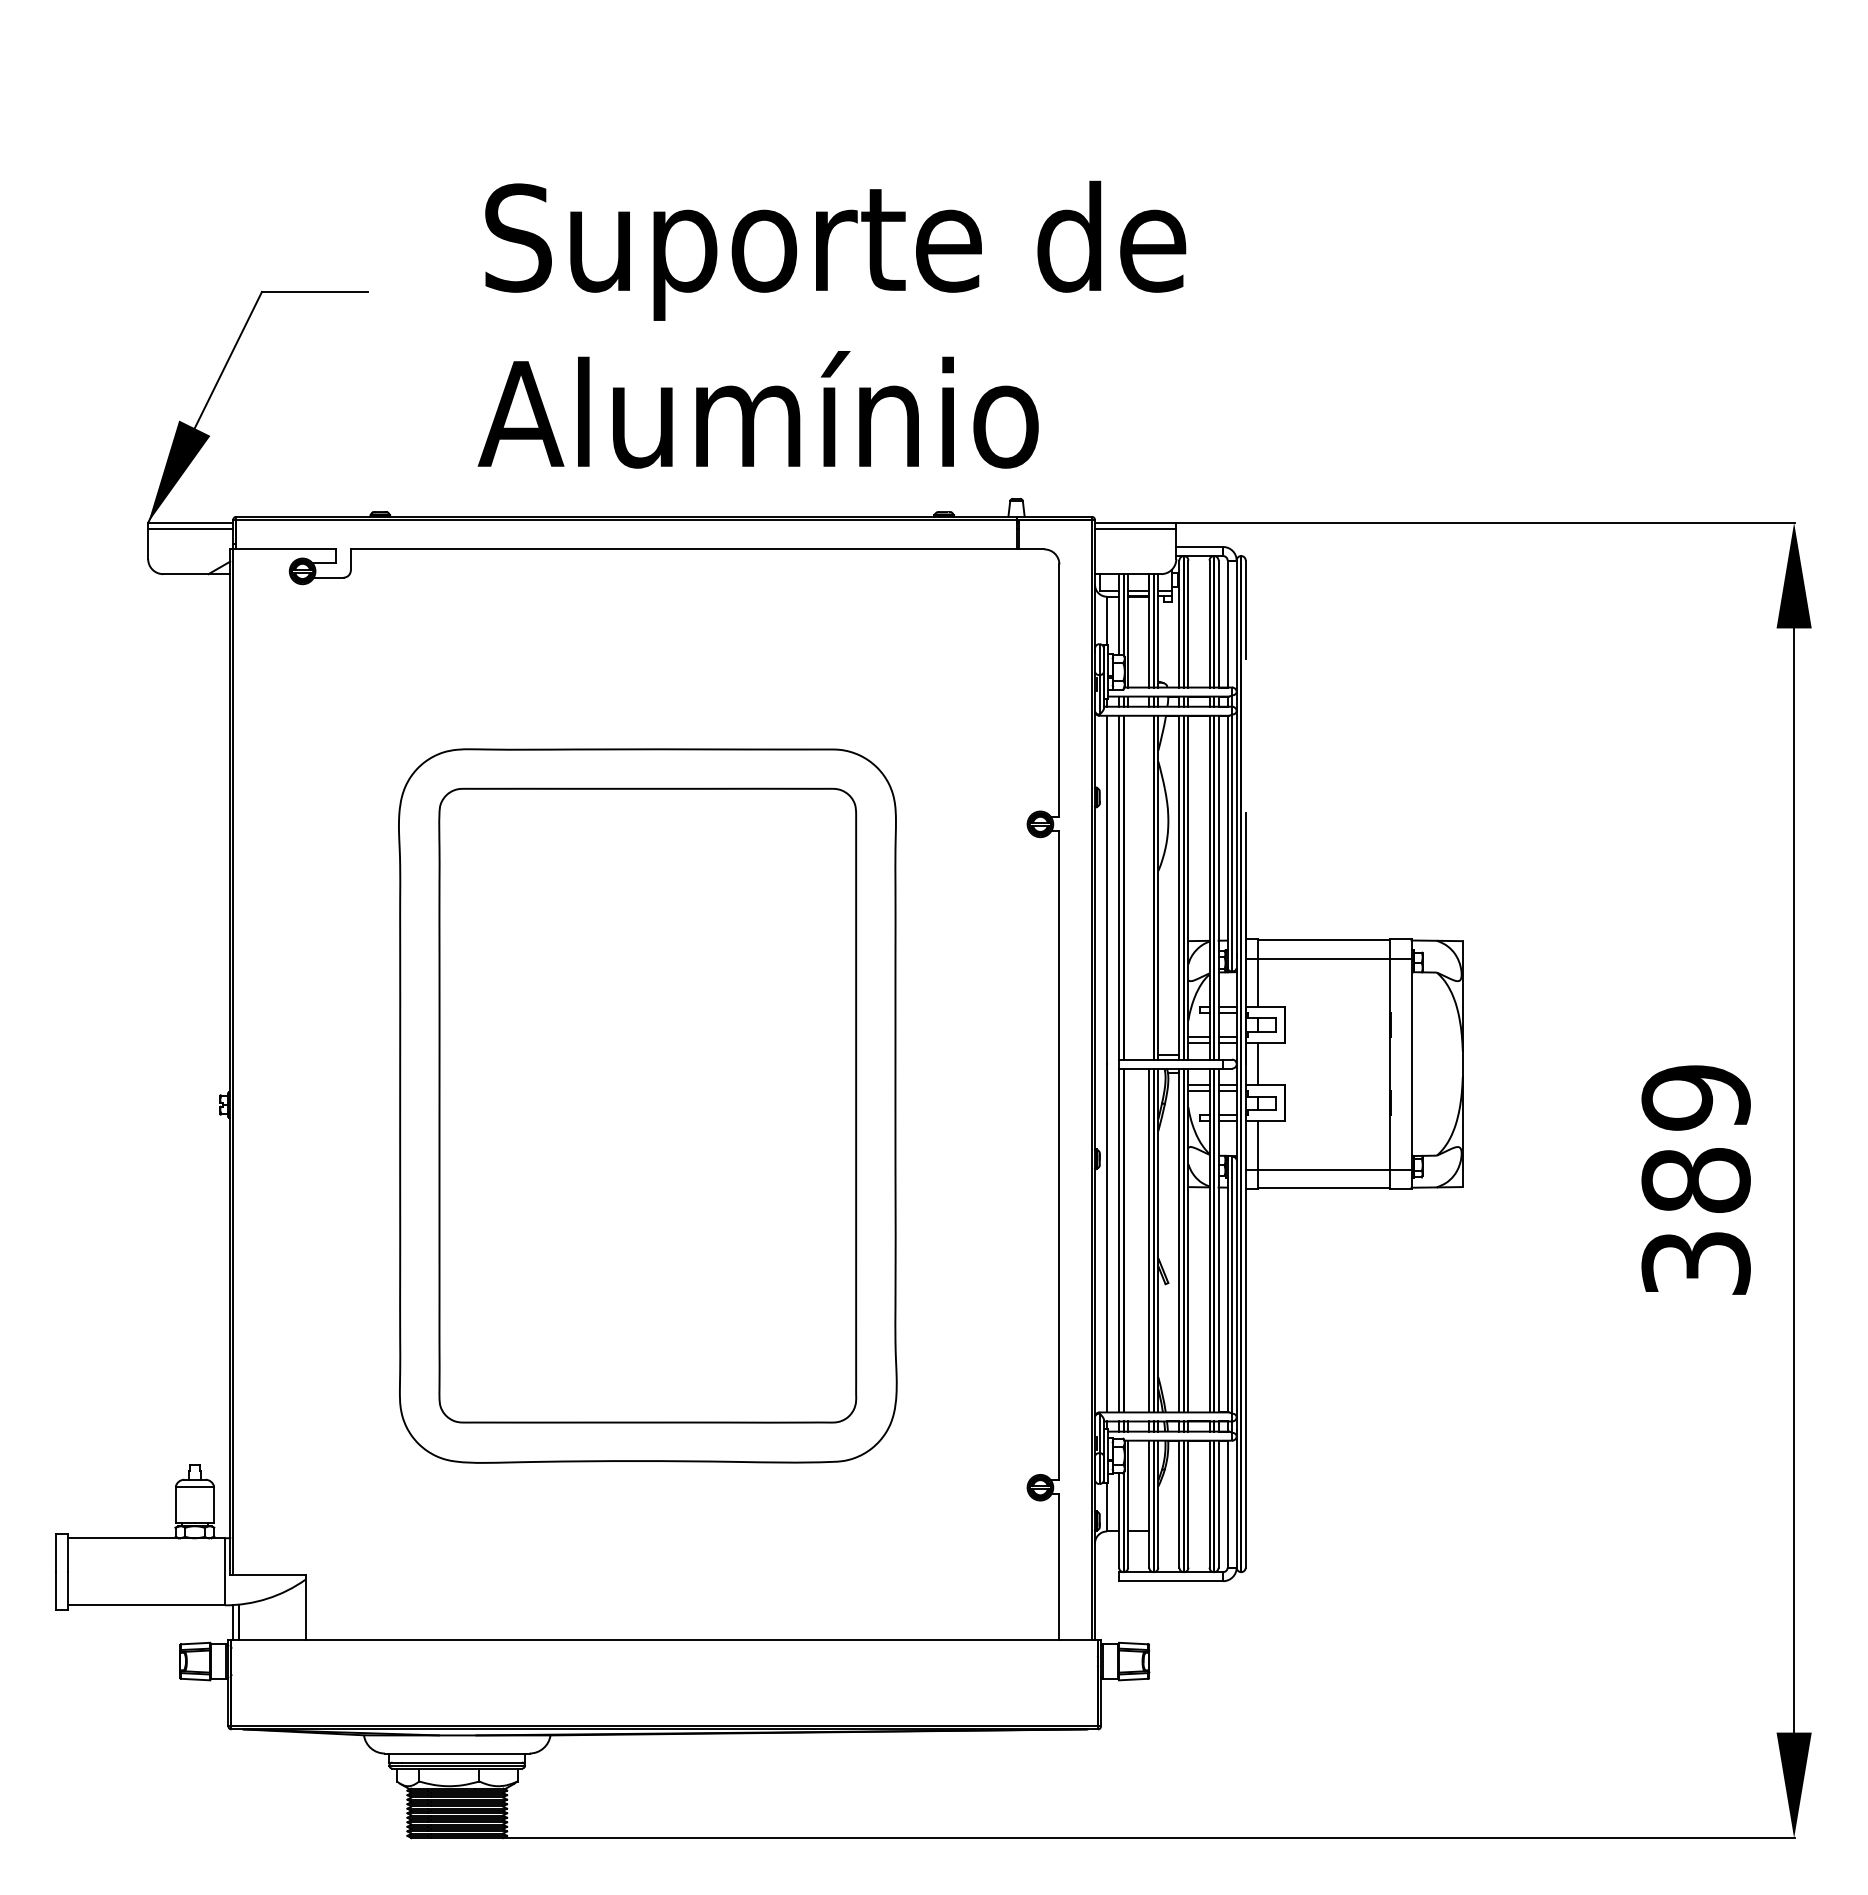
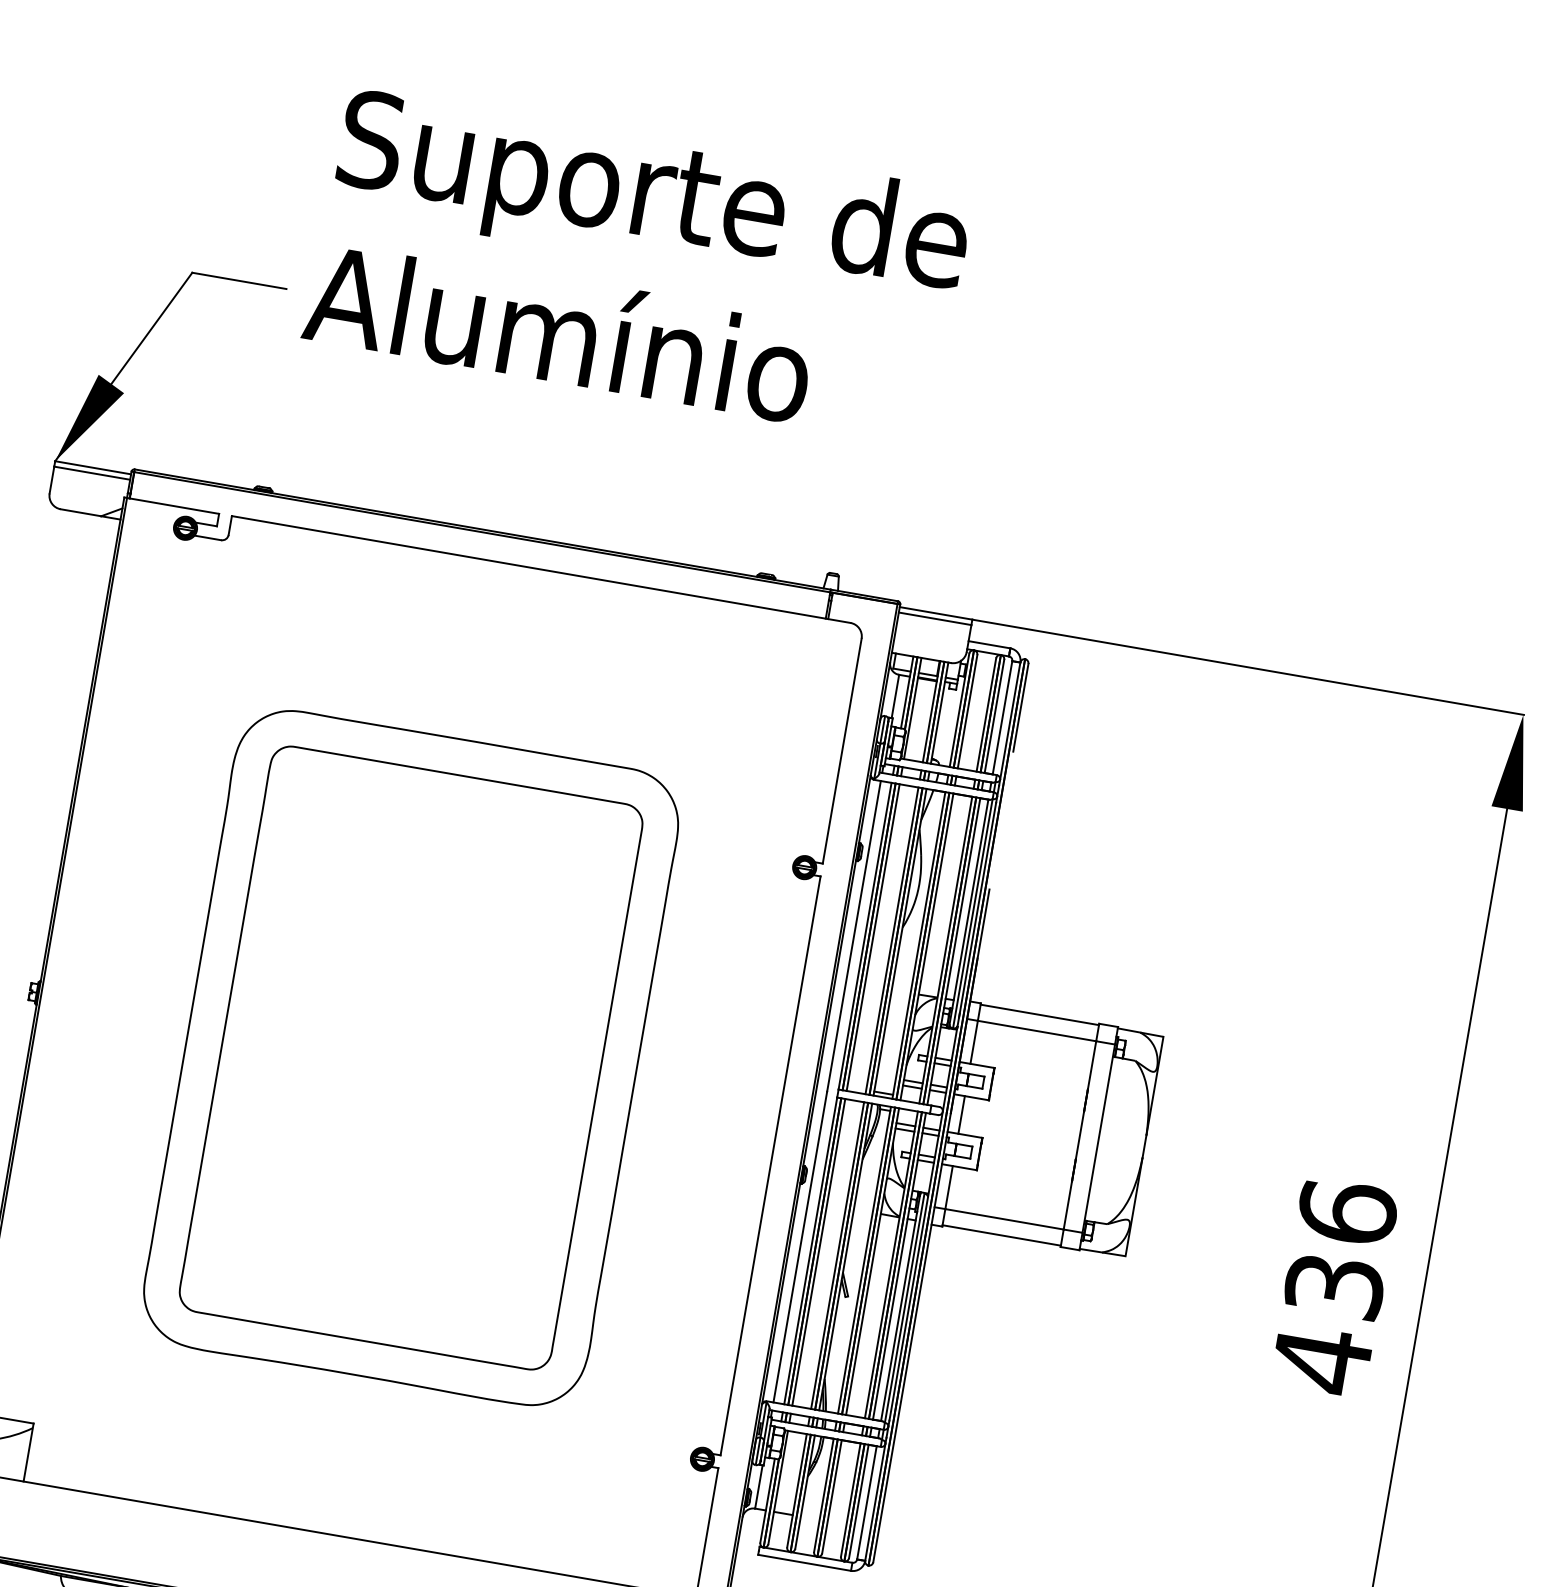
text: (831, 324) -> (637, 265), moved
line: (1128, 887) -> (873, 937), added
line: (1149, 887) -> (892, 940), added
text: (1695, 1181) -> (1333, 1287), 389 -> 436
line: (1128, 1240) -> (819, 1252), added

